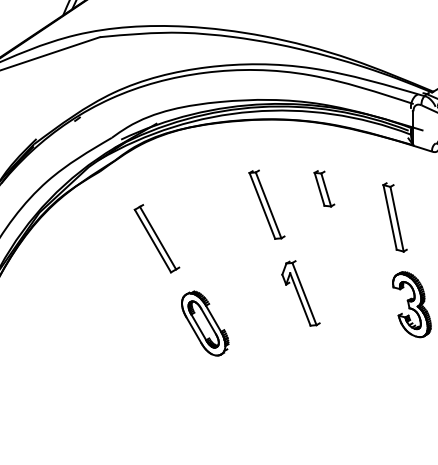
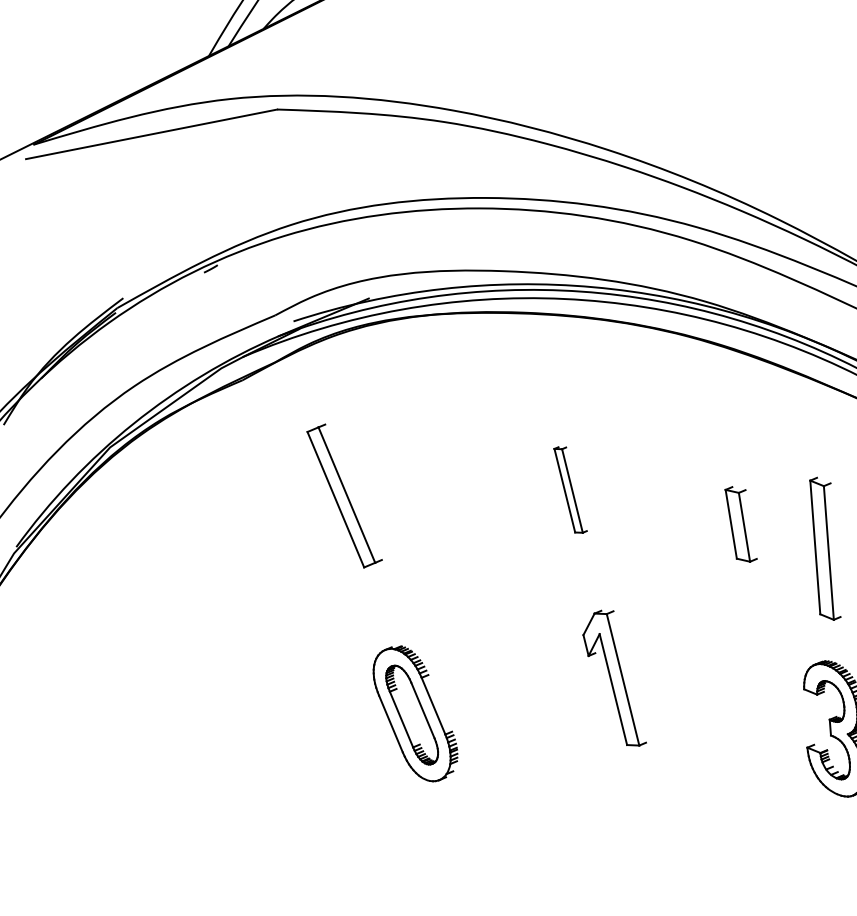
part: (324, 188) -> (741, 523), moved
part: (266, 204) -> (569, 489), size x0.6
part: (156, 238) -> (343, 495), moved

